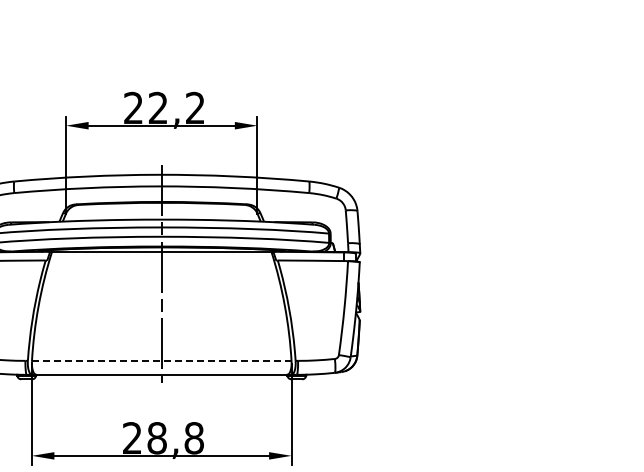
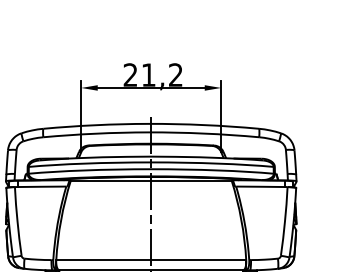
text: (158, 107) -> (148, 74), 22,2 -> 21,2
line: (161, 361) -> (151, 260), dashed -> solid

